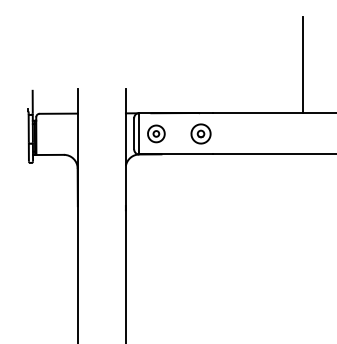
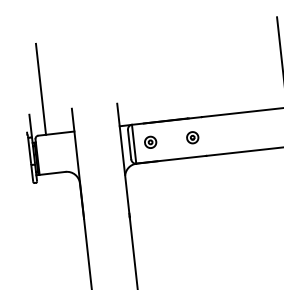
line: (47, 65) -> (40, 89), added
part: (156, 133) -> (150, 142), size x0.71
part: (200, 133) -> (192, 137), size x0.62

